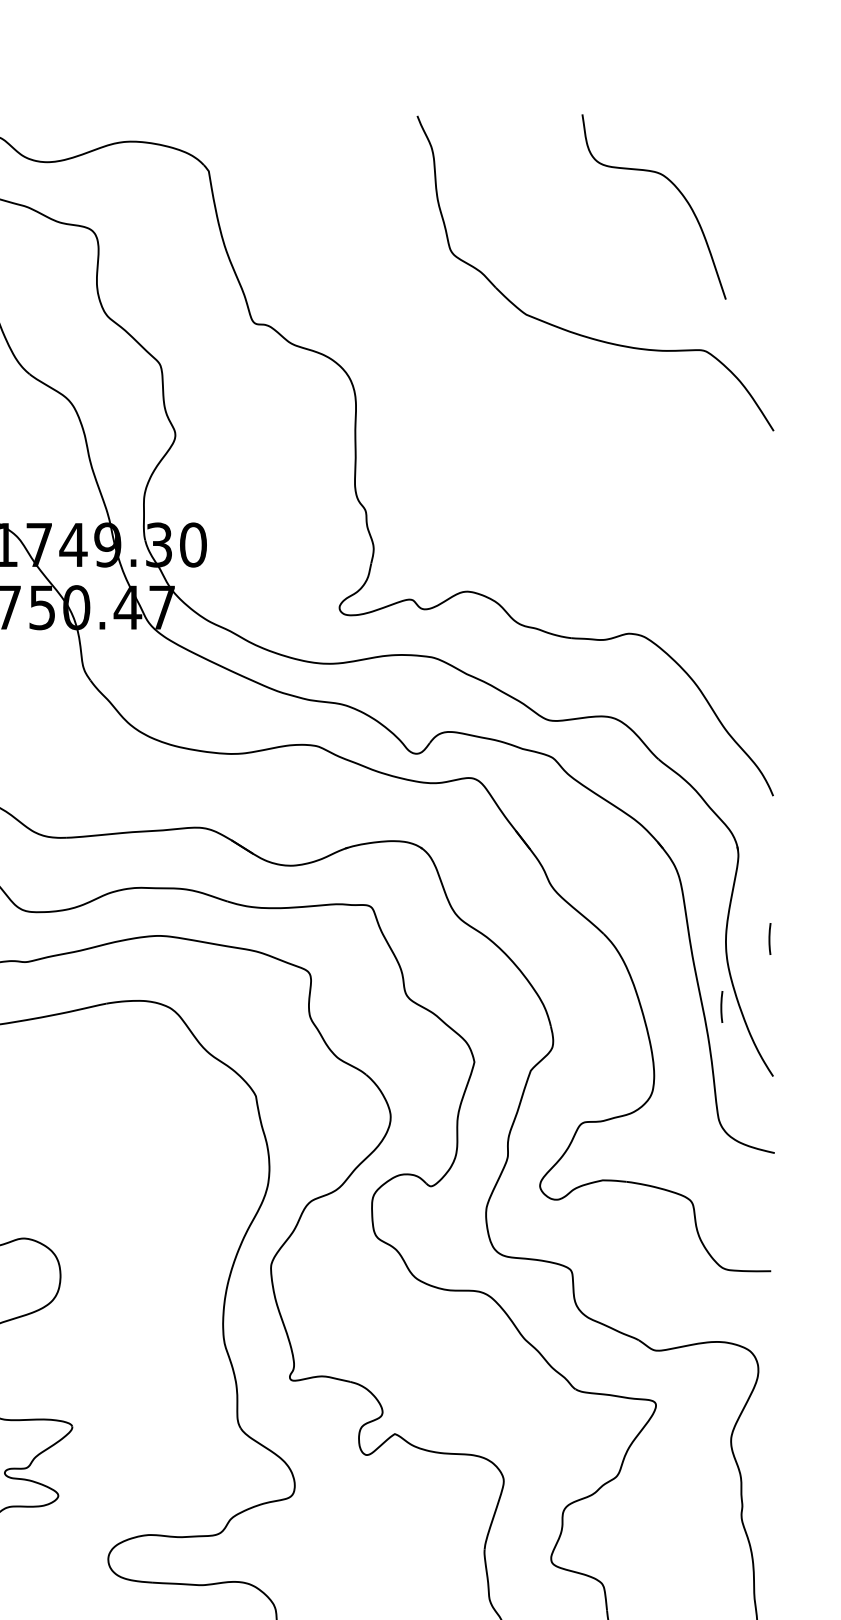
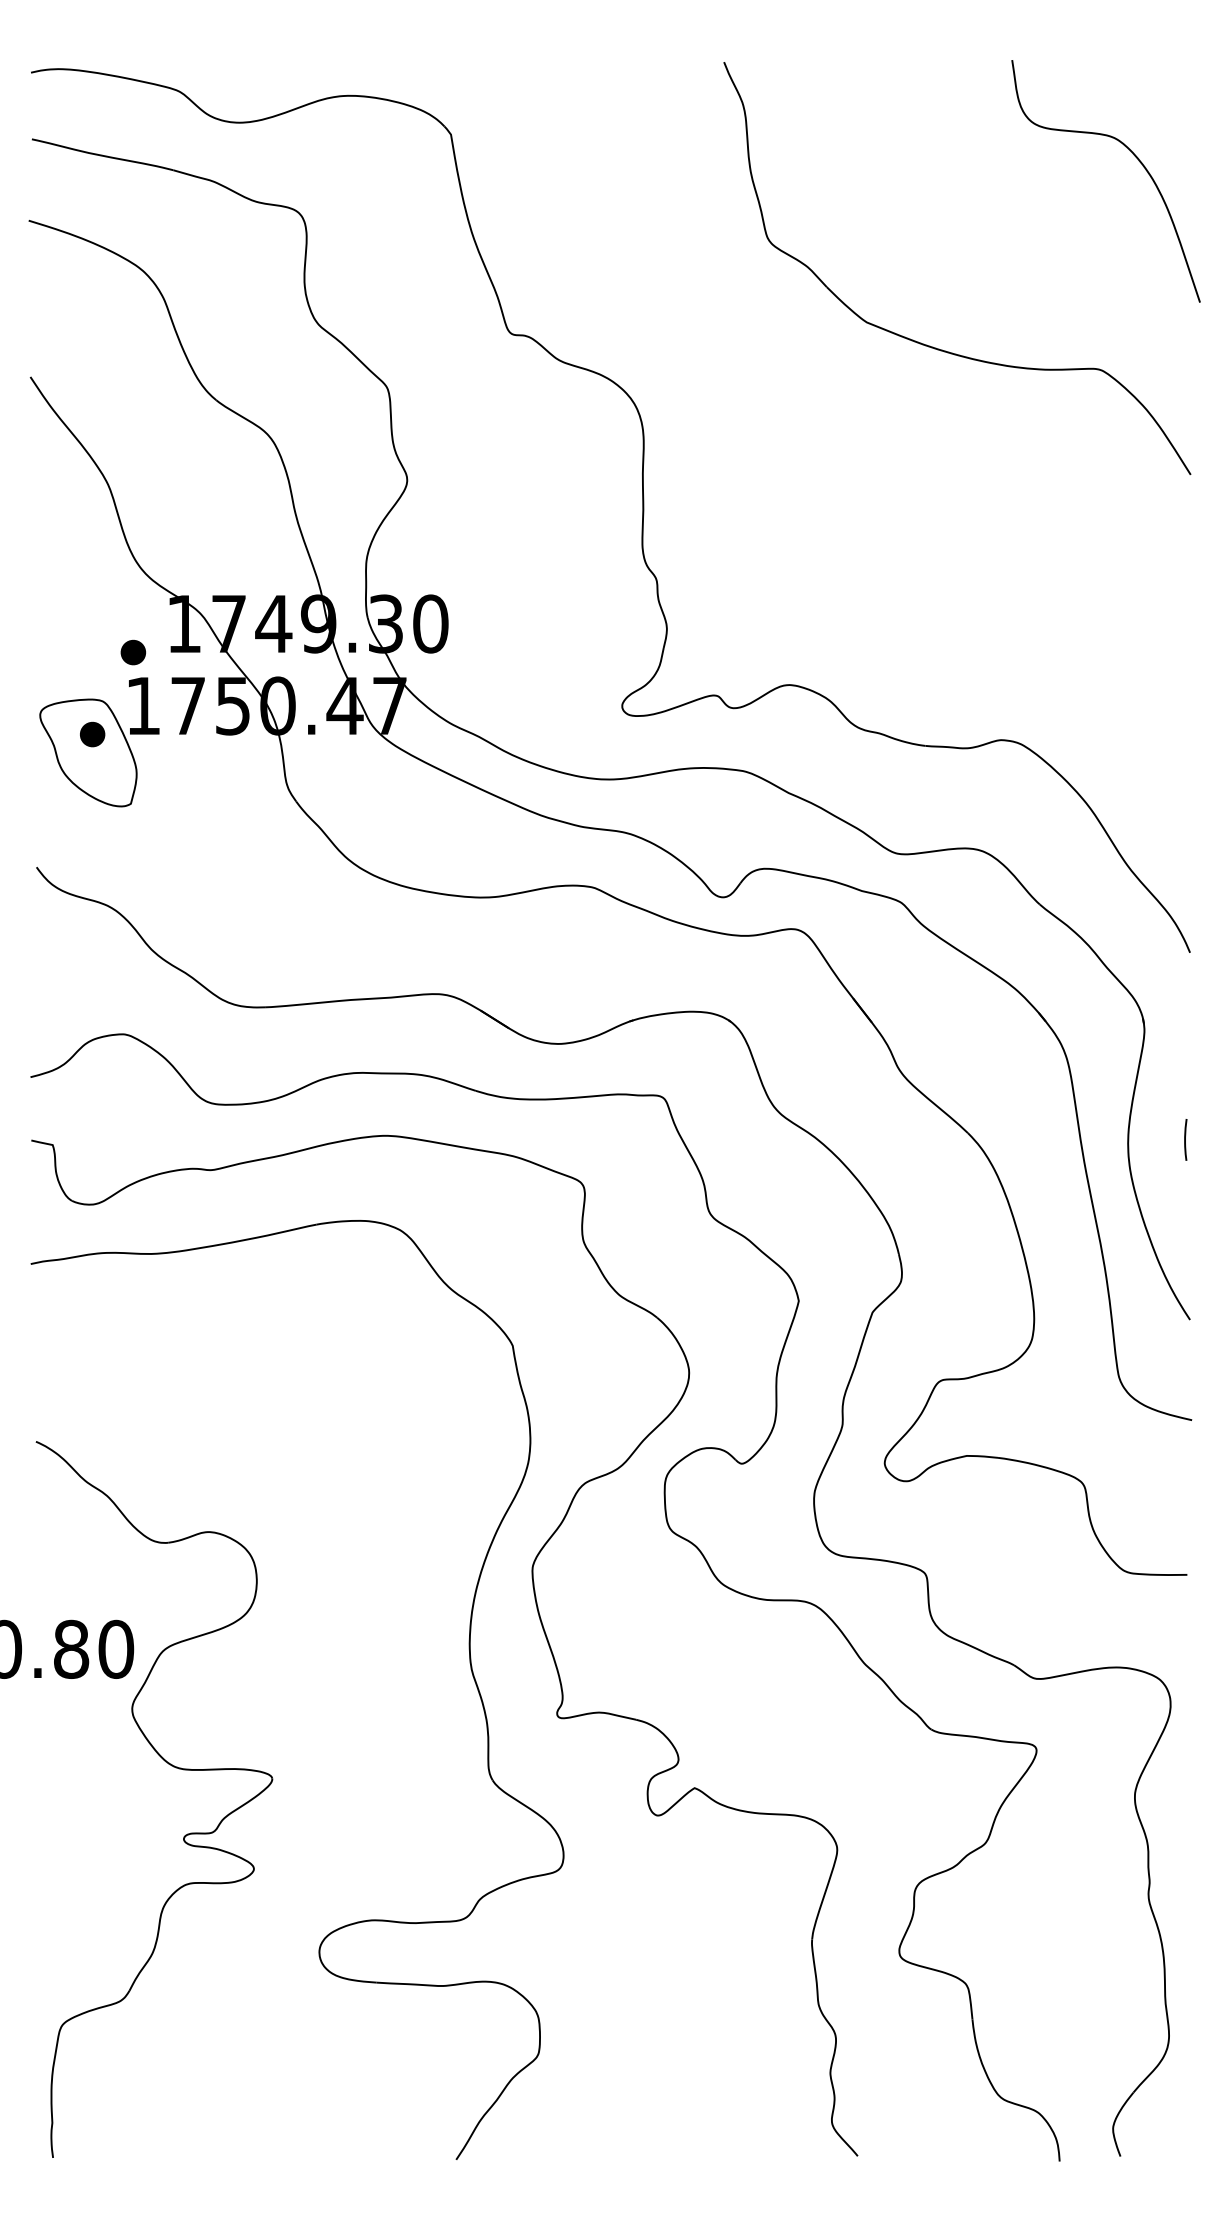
curve: (675, 187) -> (1133, 155), moved
line: (721, 1006) -> (1122, 1228), removed

